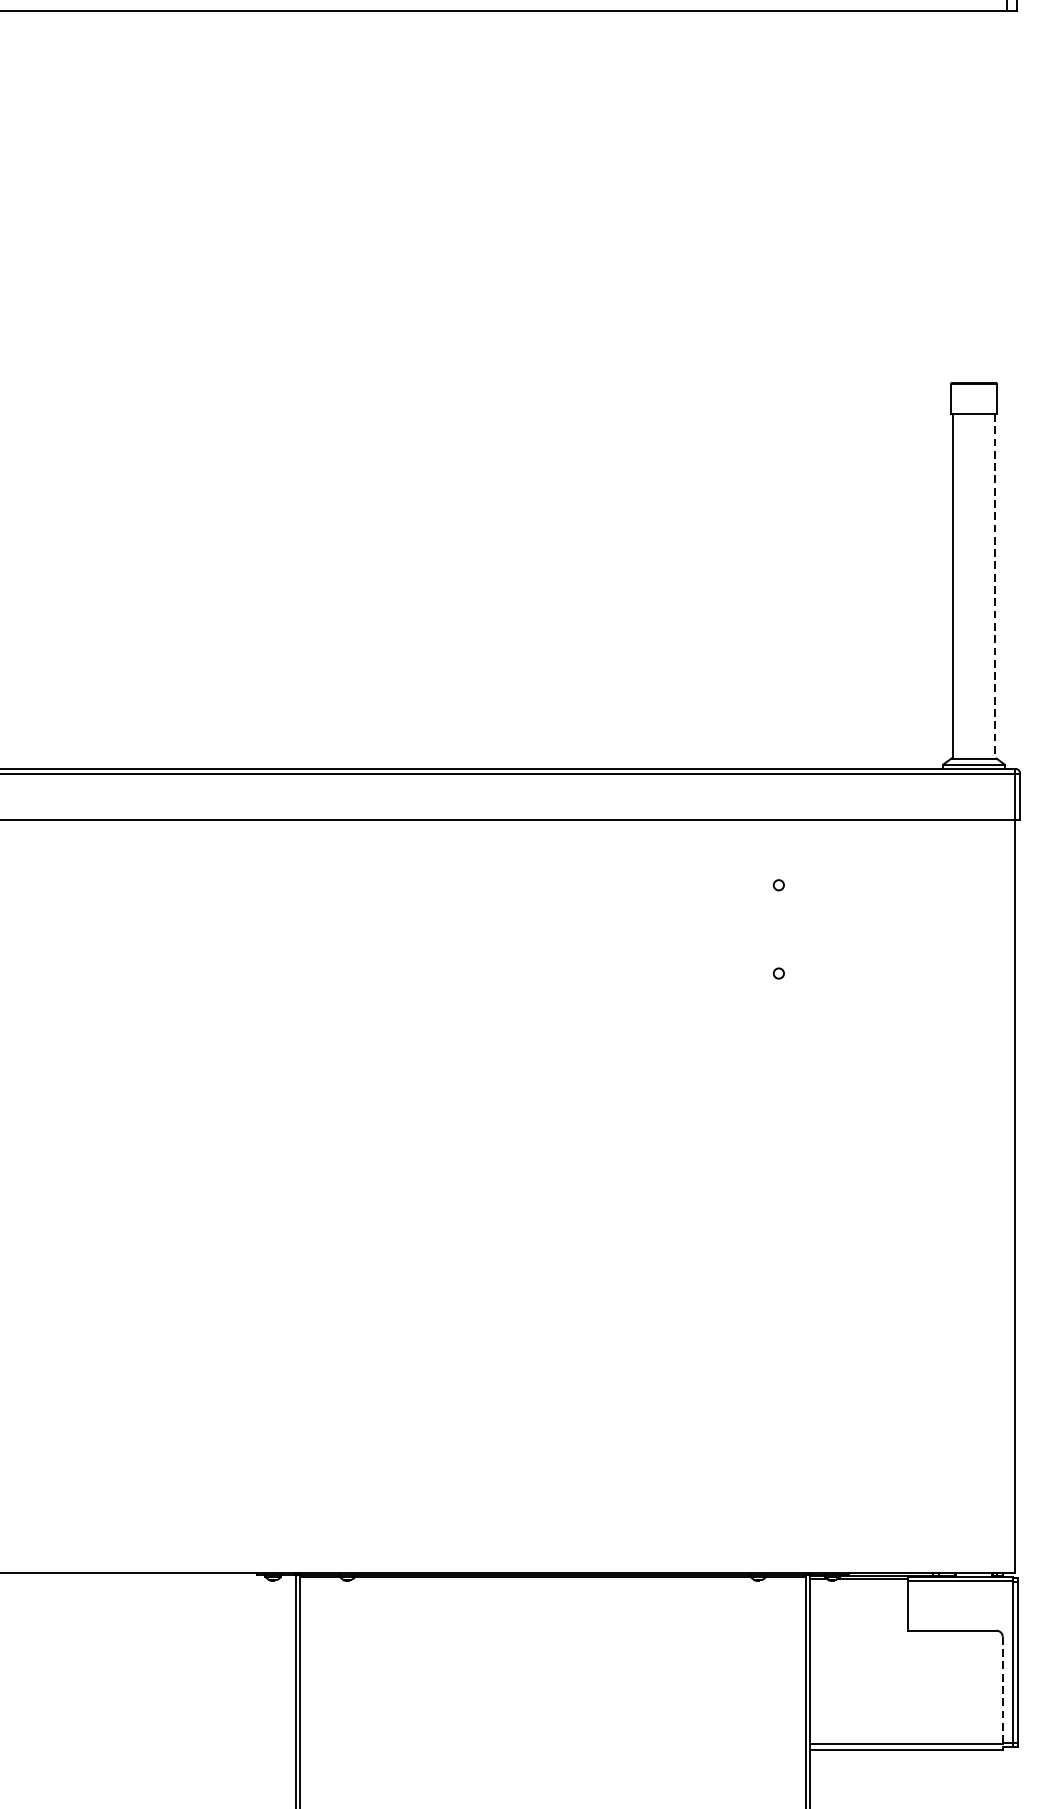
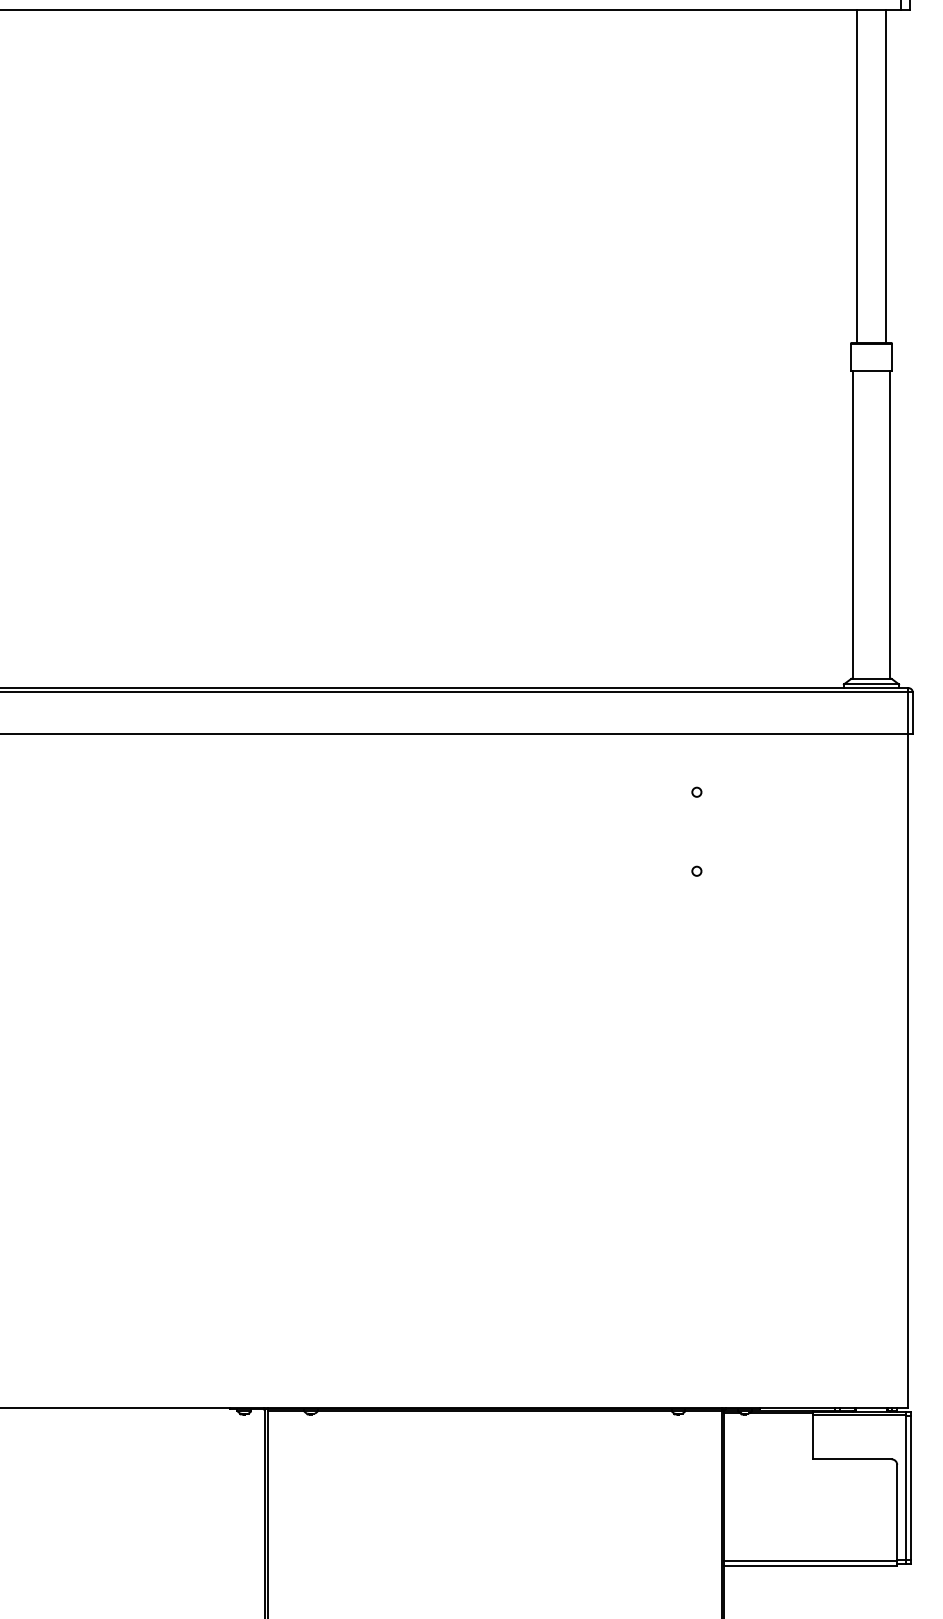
line: (957, 196) -> (856, 175), added
line: (990, 196) -> (886, 175), added
line: (994, 587) -> (889, 525), dashed -> solid
line: (1003, 1693) -> (897, 1515), dashed -> solid

